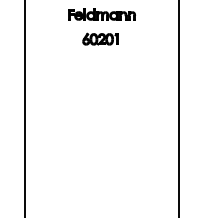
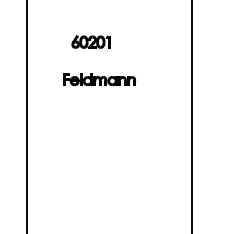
part: (101, 14) -> (99, 79), moved
part: (100, 38) -> (90, 41), moved

